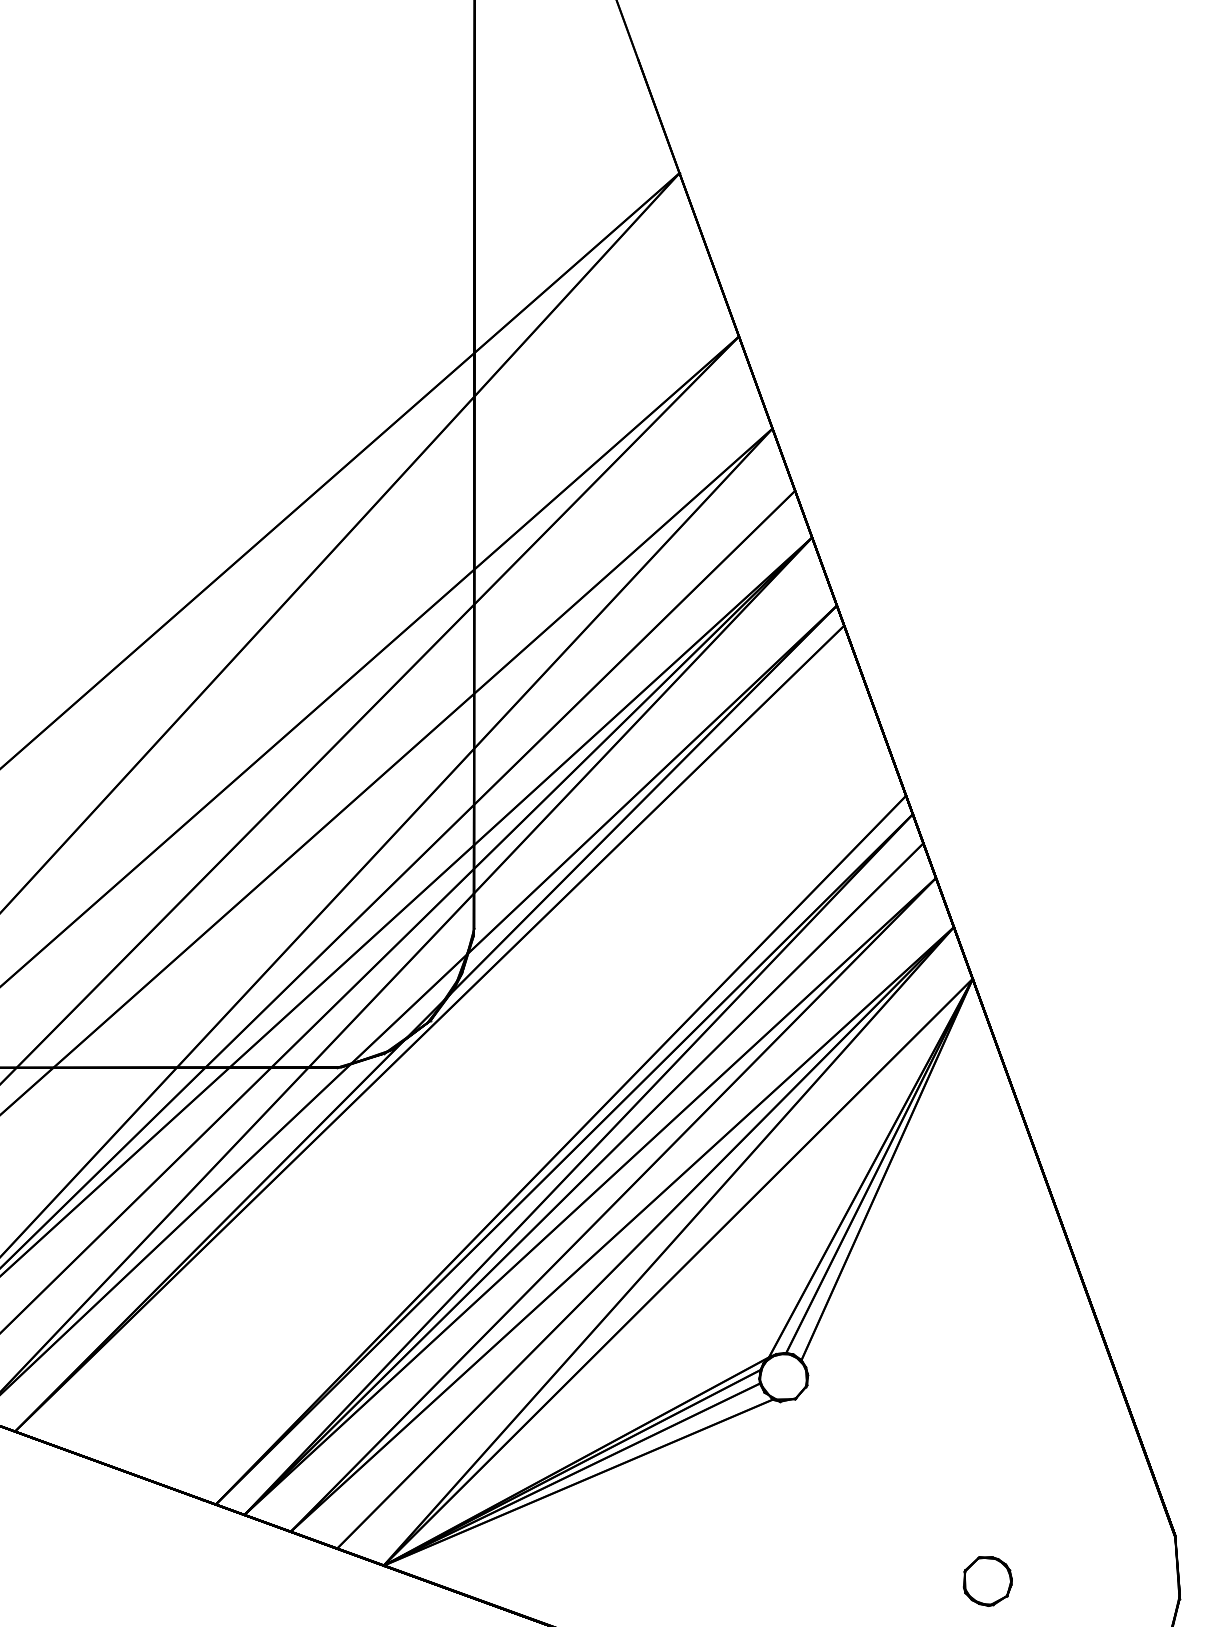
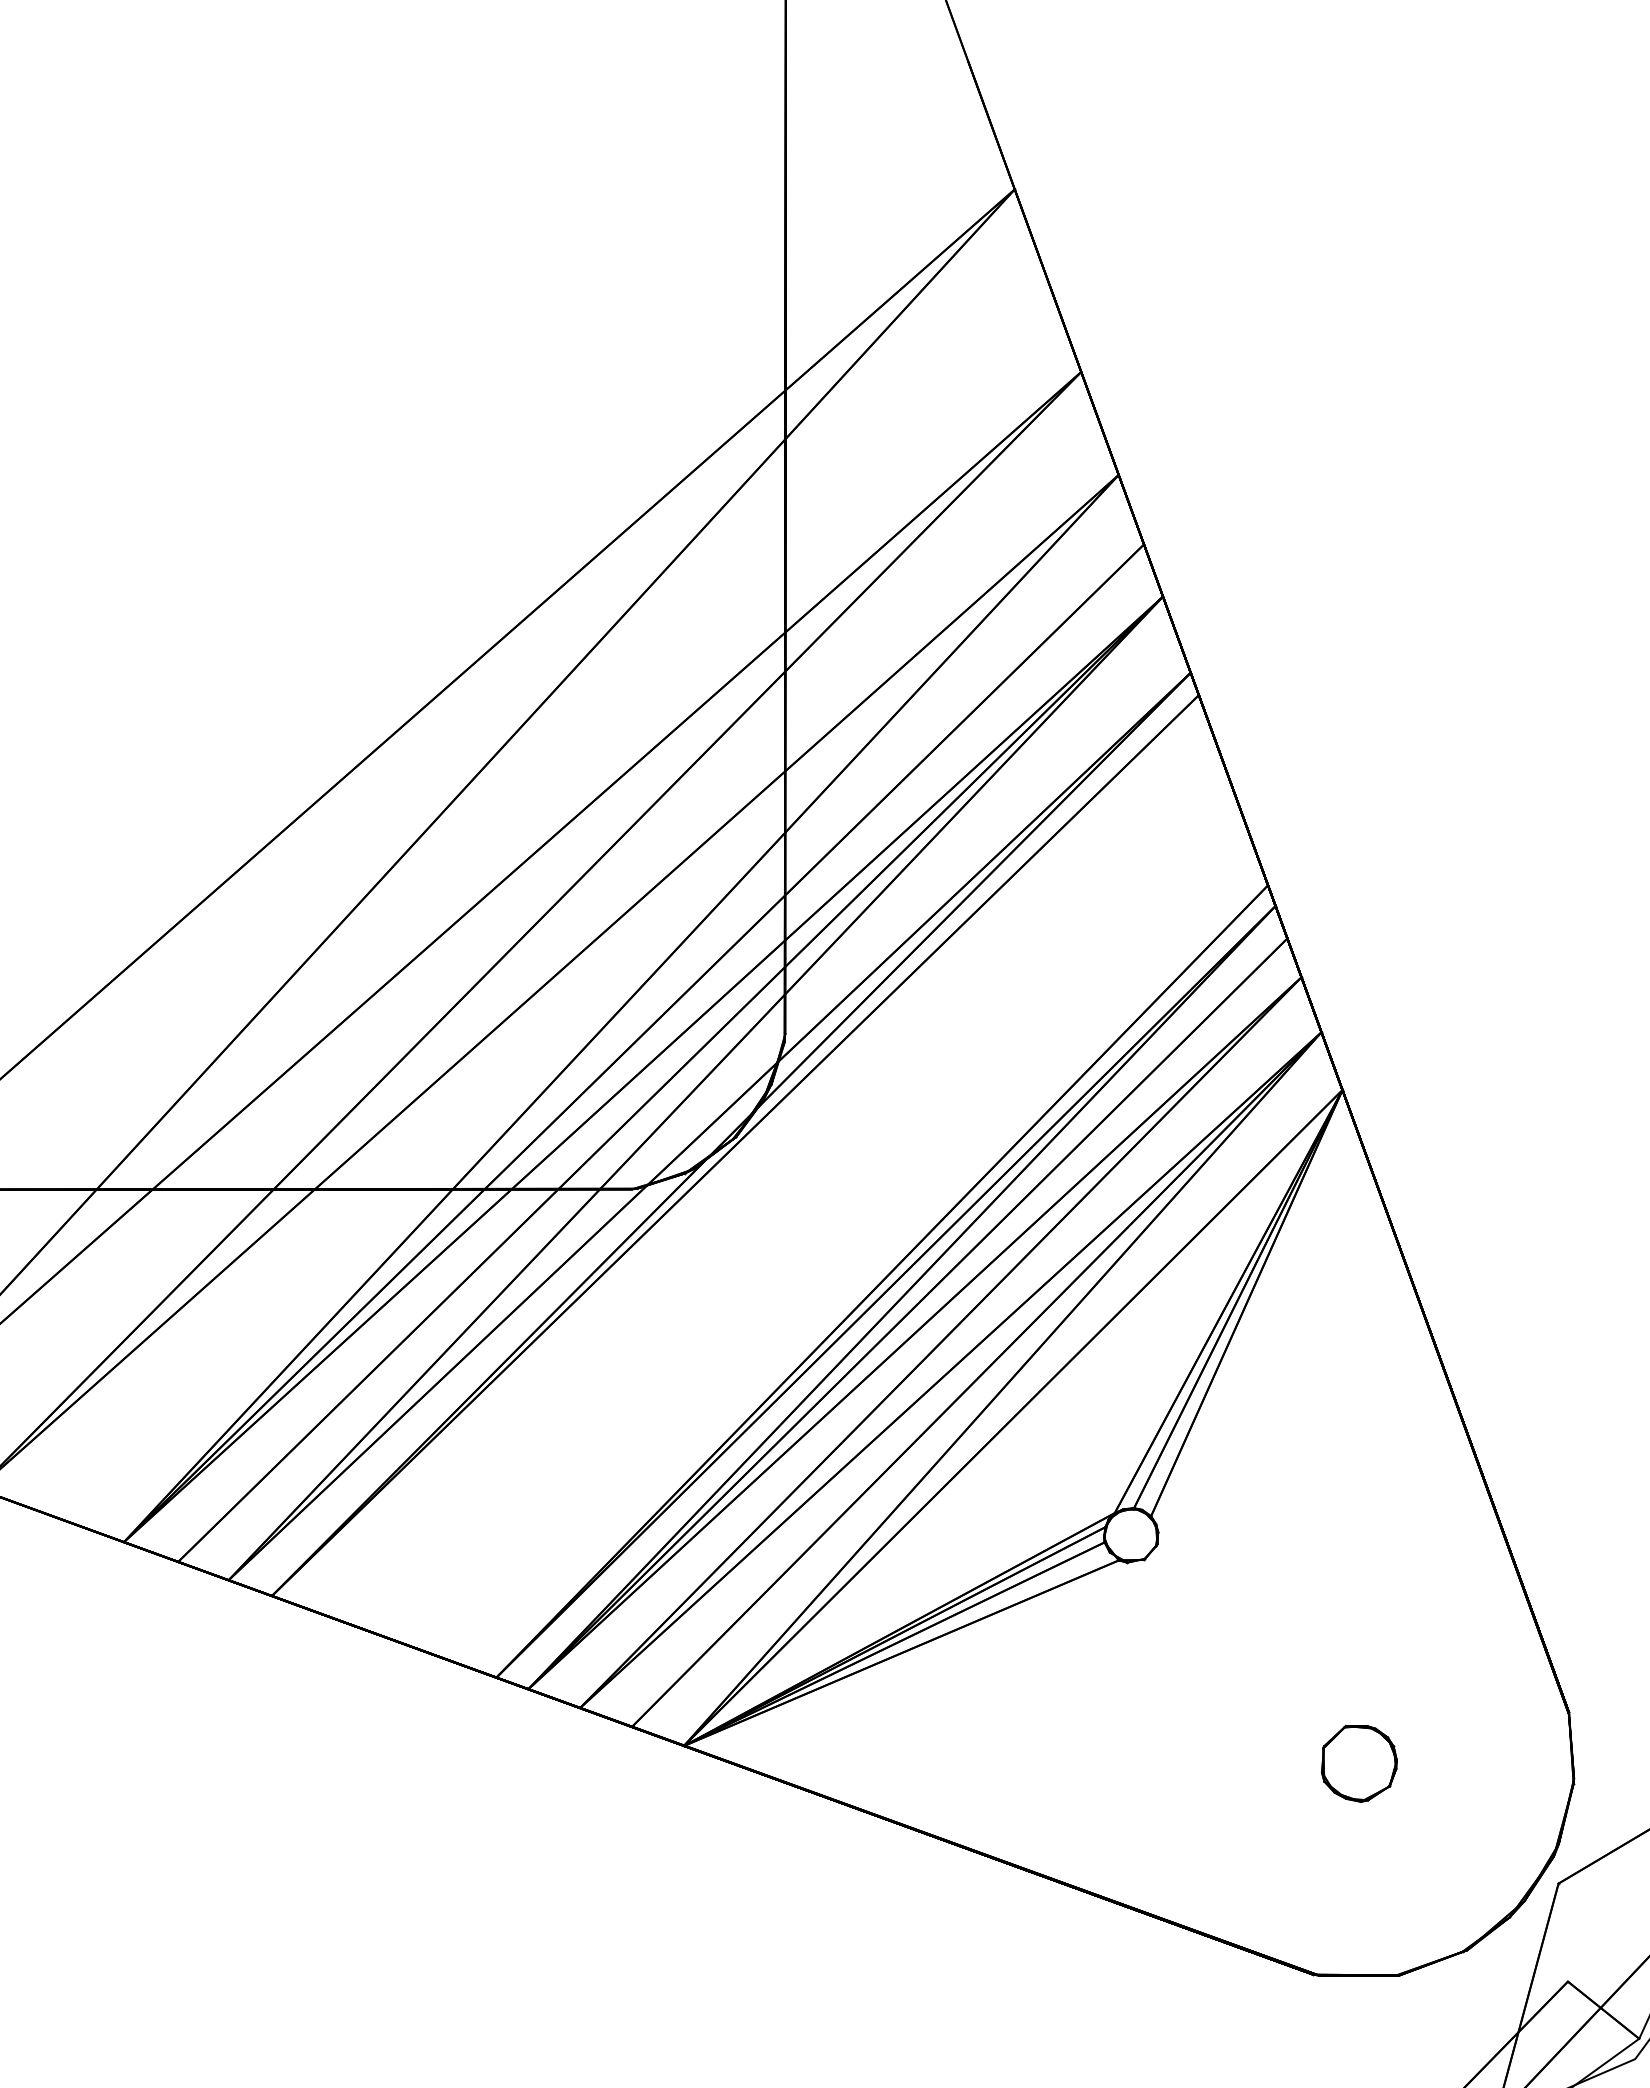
part: (987, 1581) -> (1359, 1763), size x1.4

